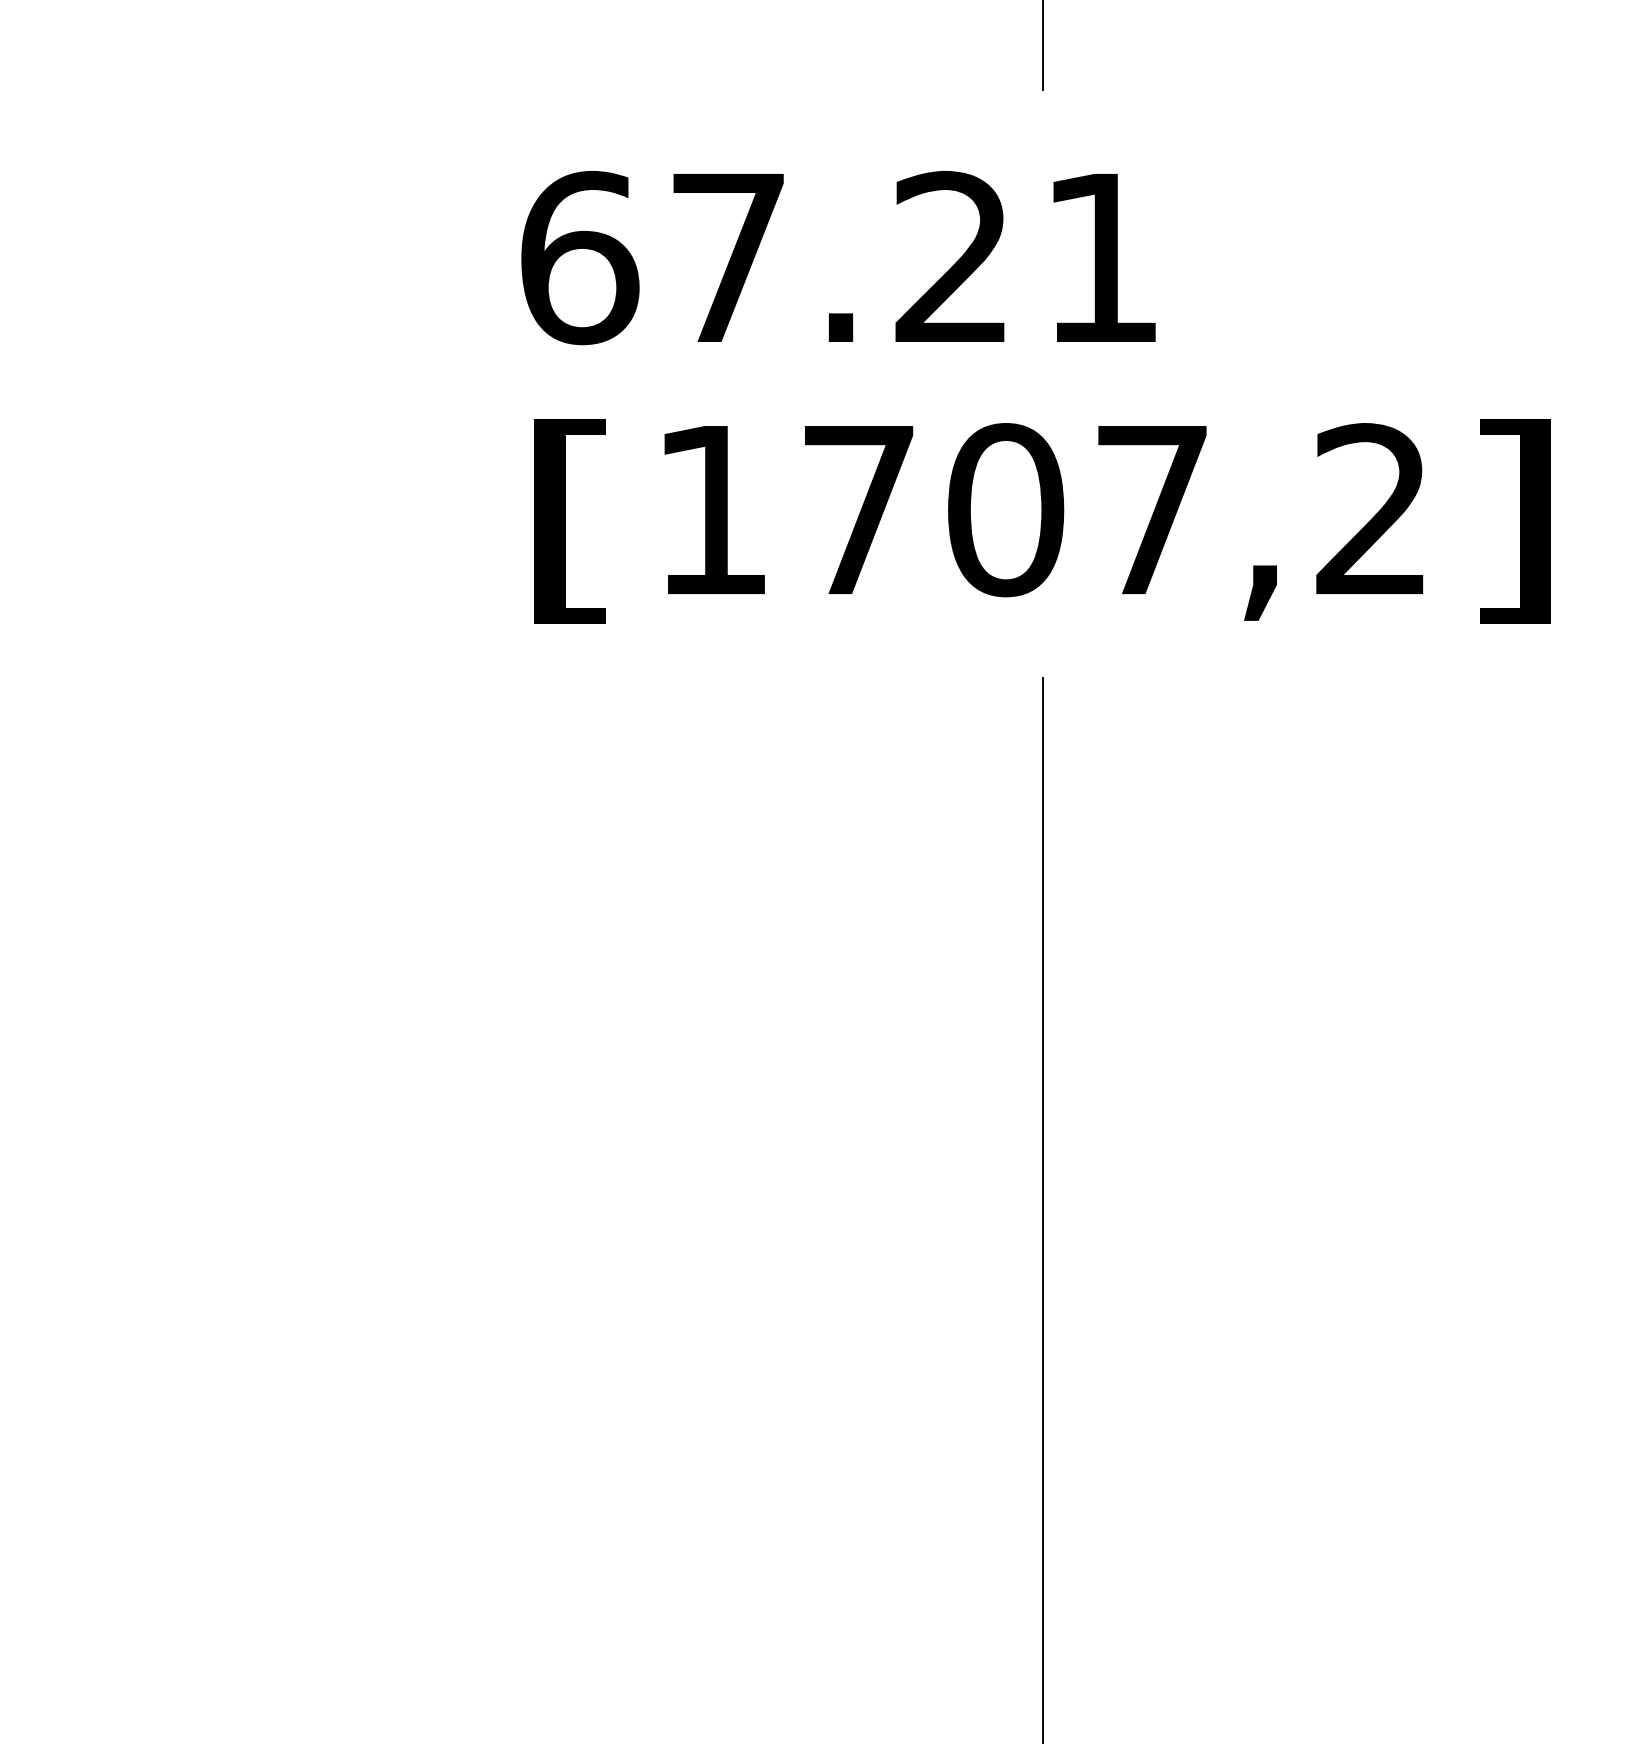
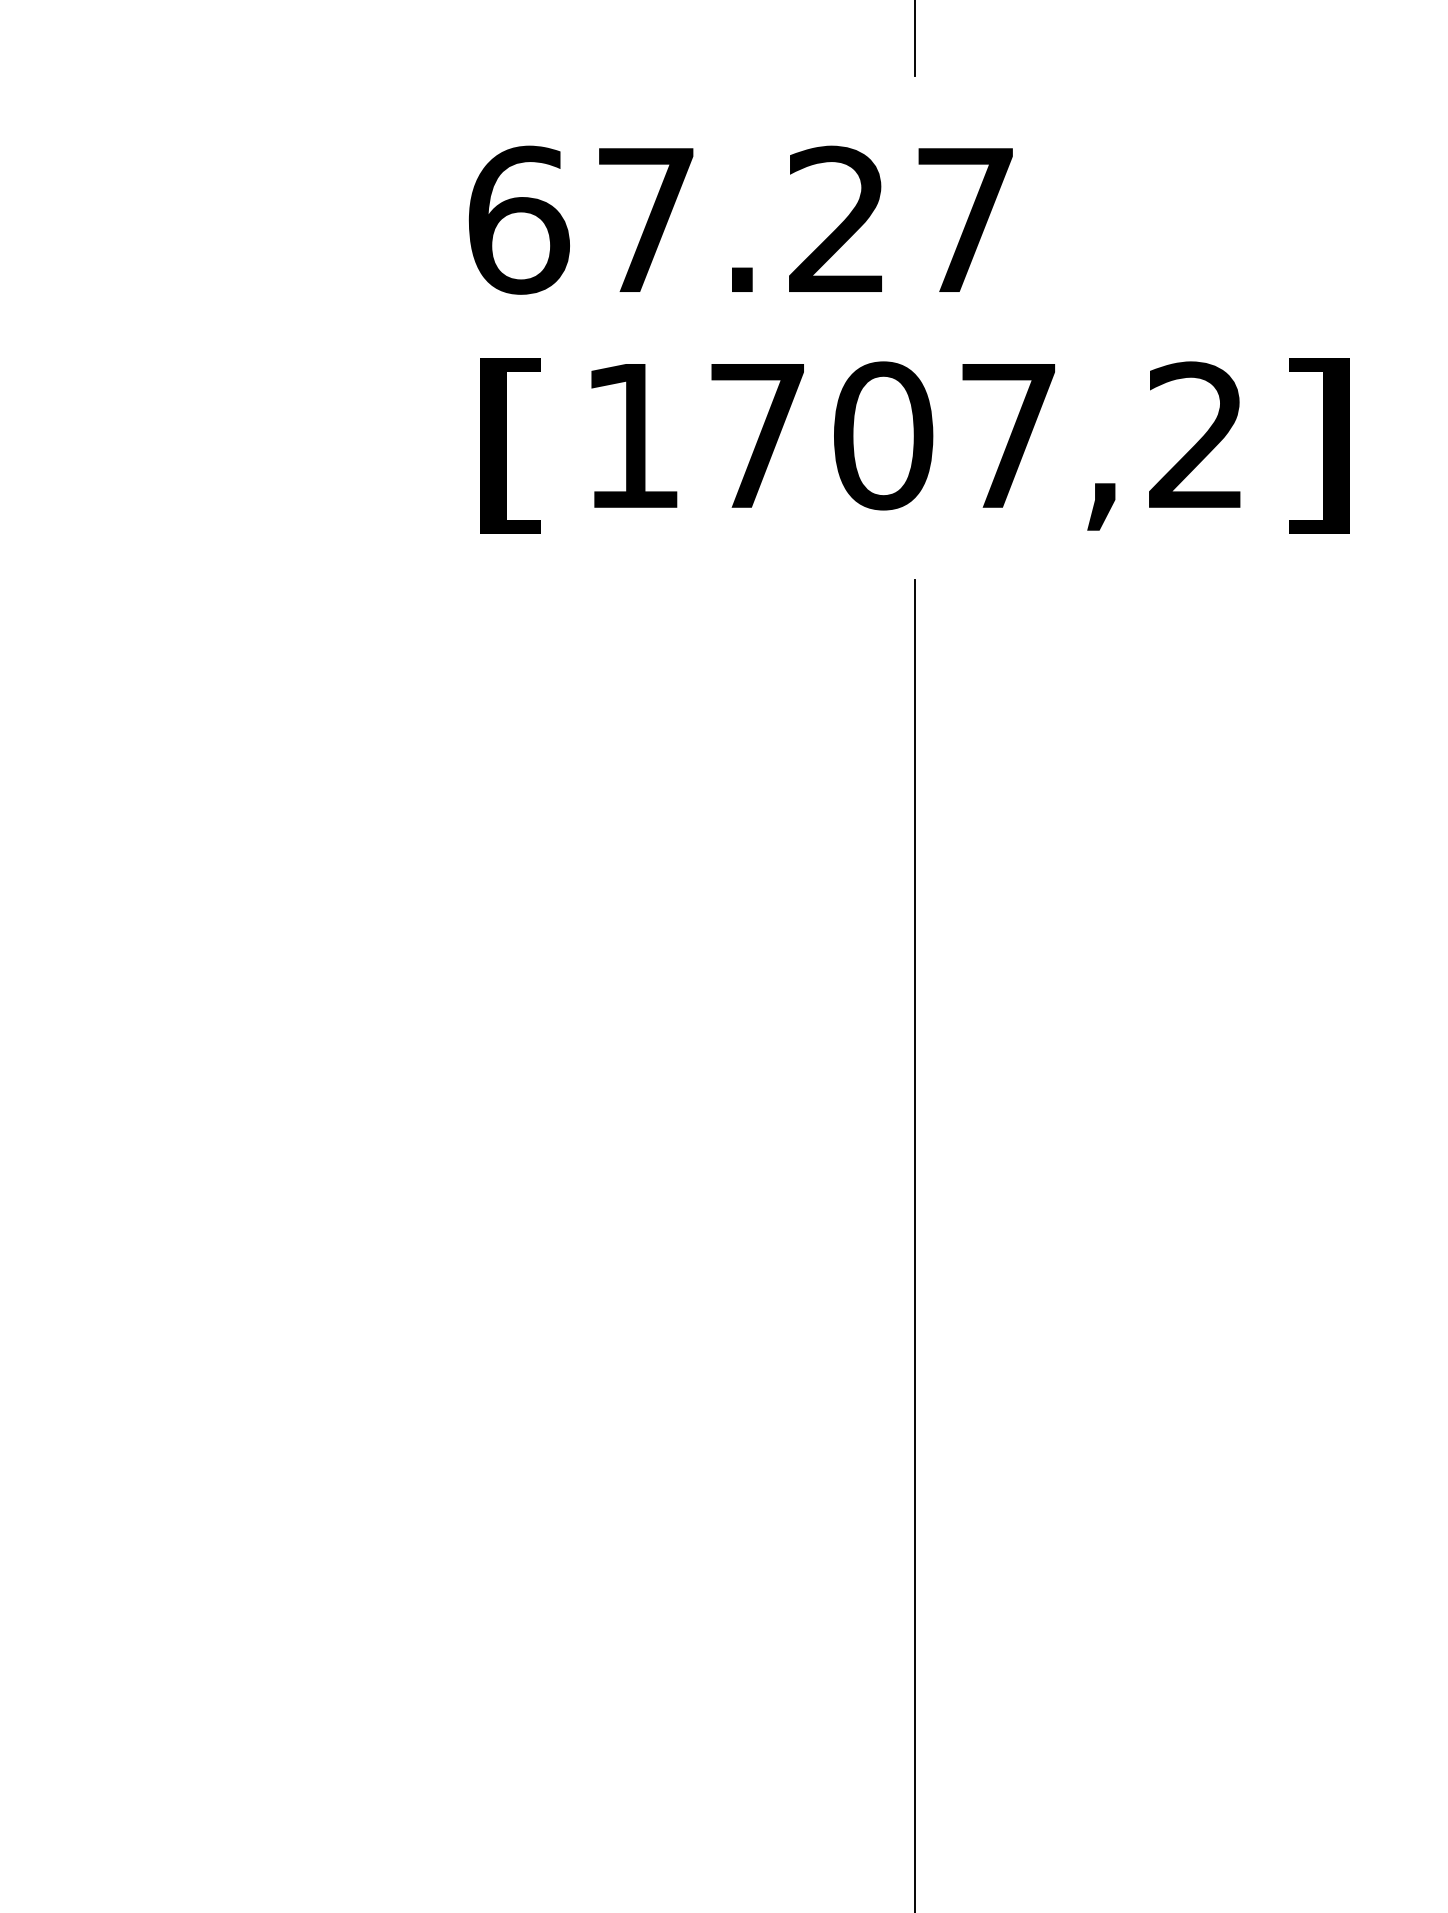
text: (1101, 257) -> (965, 219), 67.21 -> 67.27

